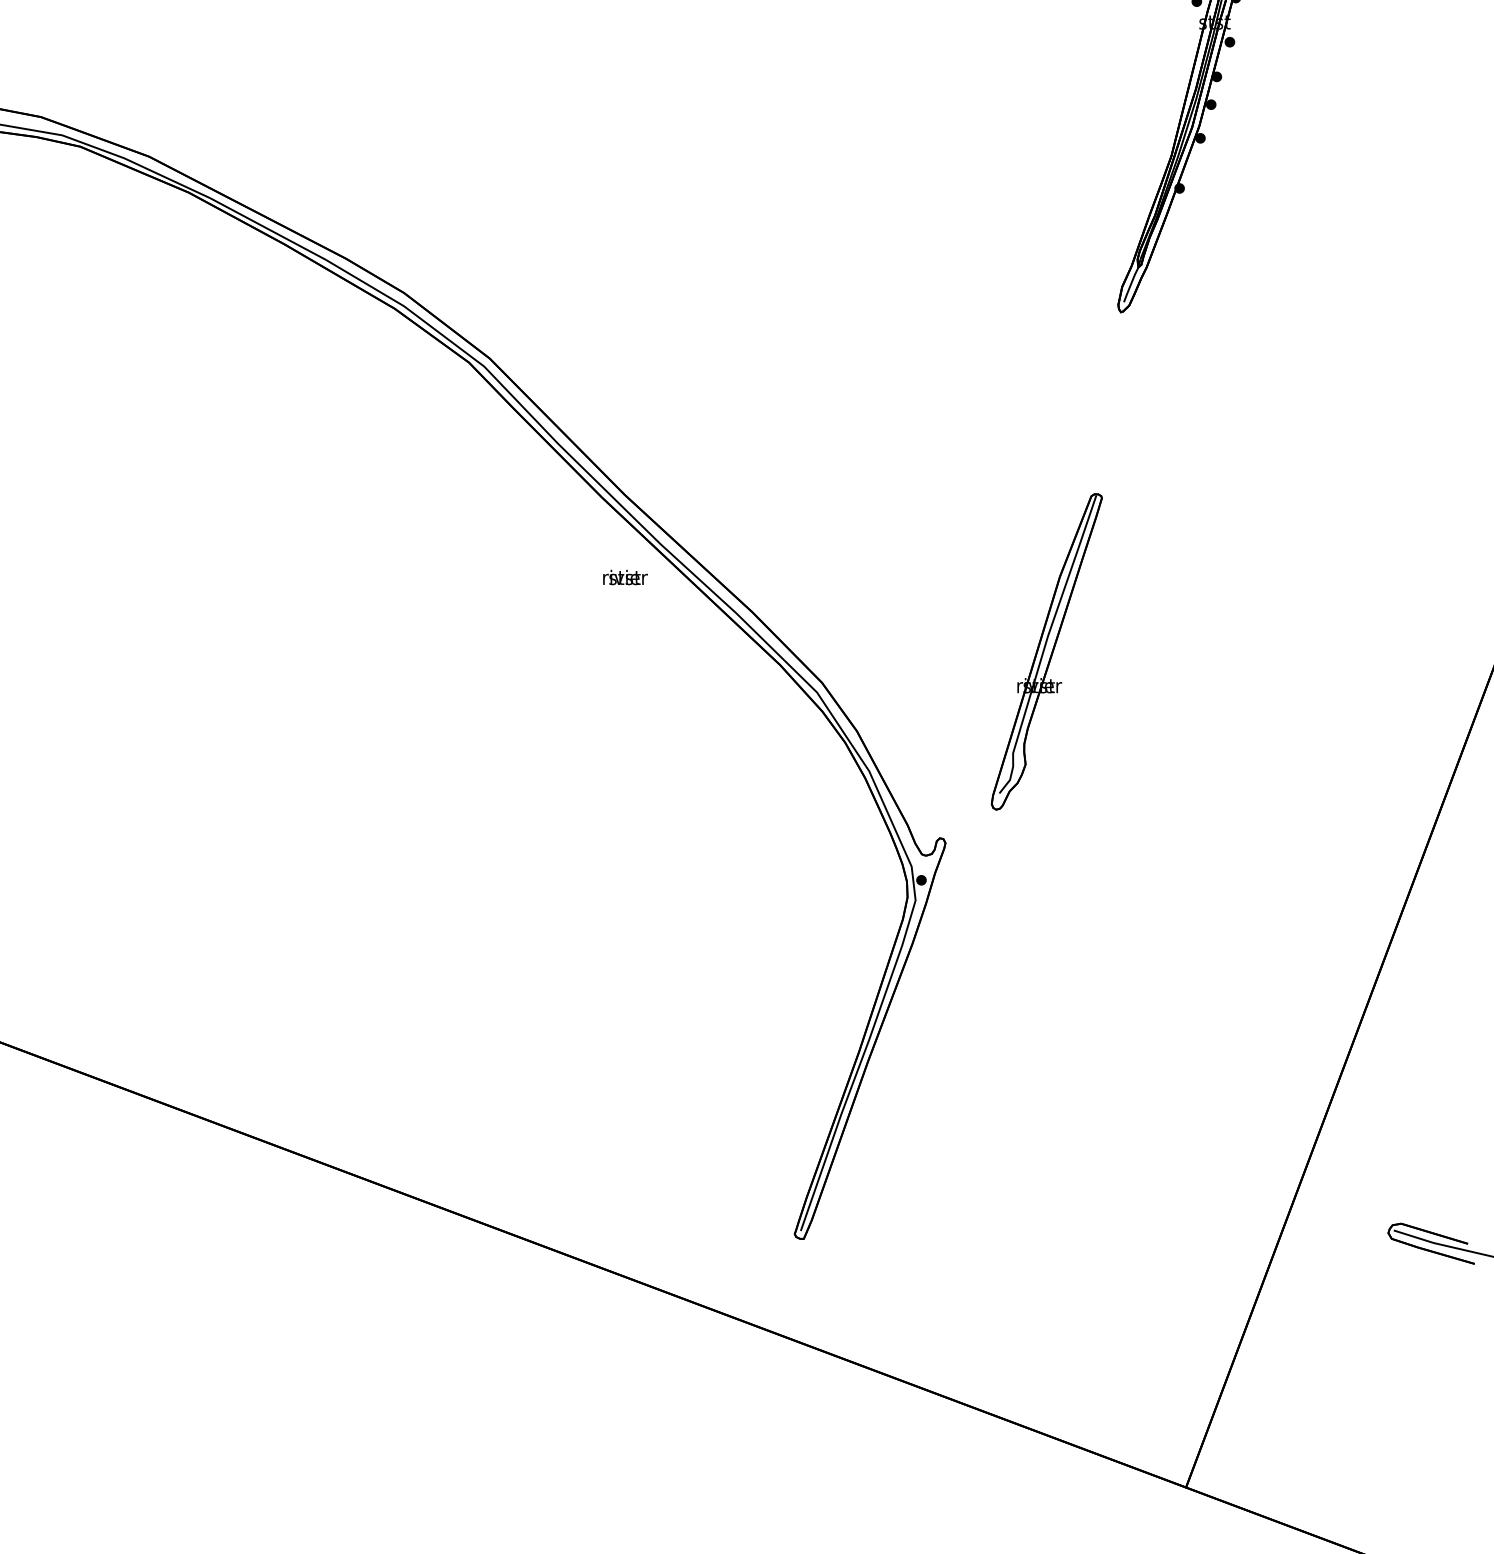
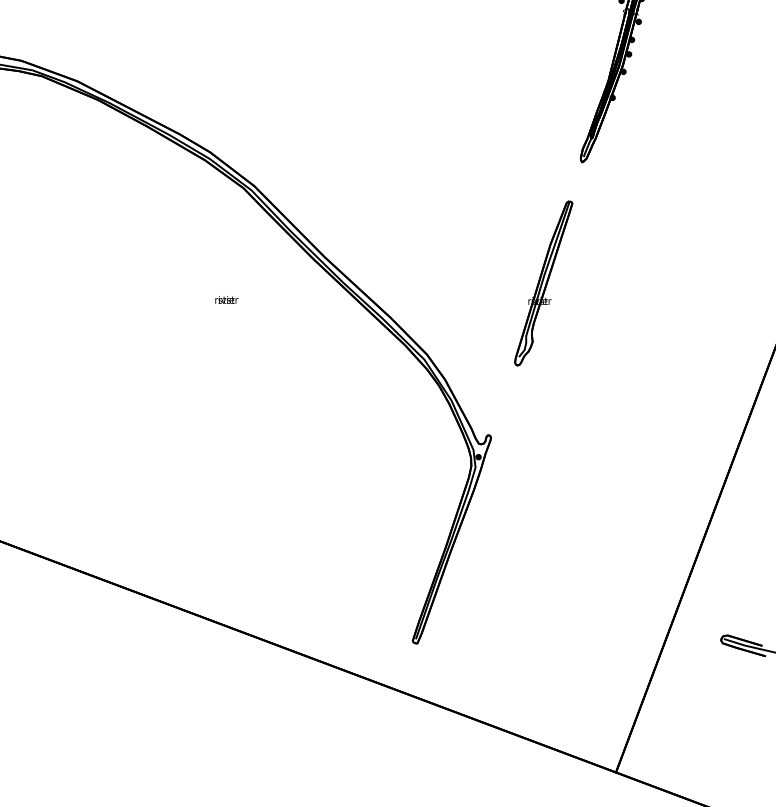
text: (624, 576) -> (226, 299), moved
part: (1046, 651) -> (543, 283), moved

